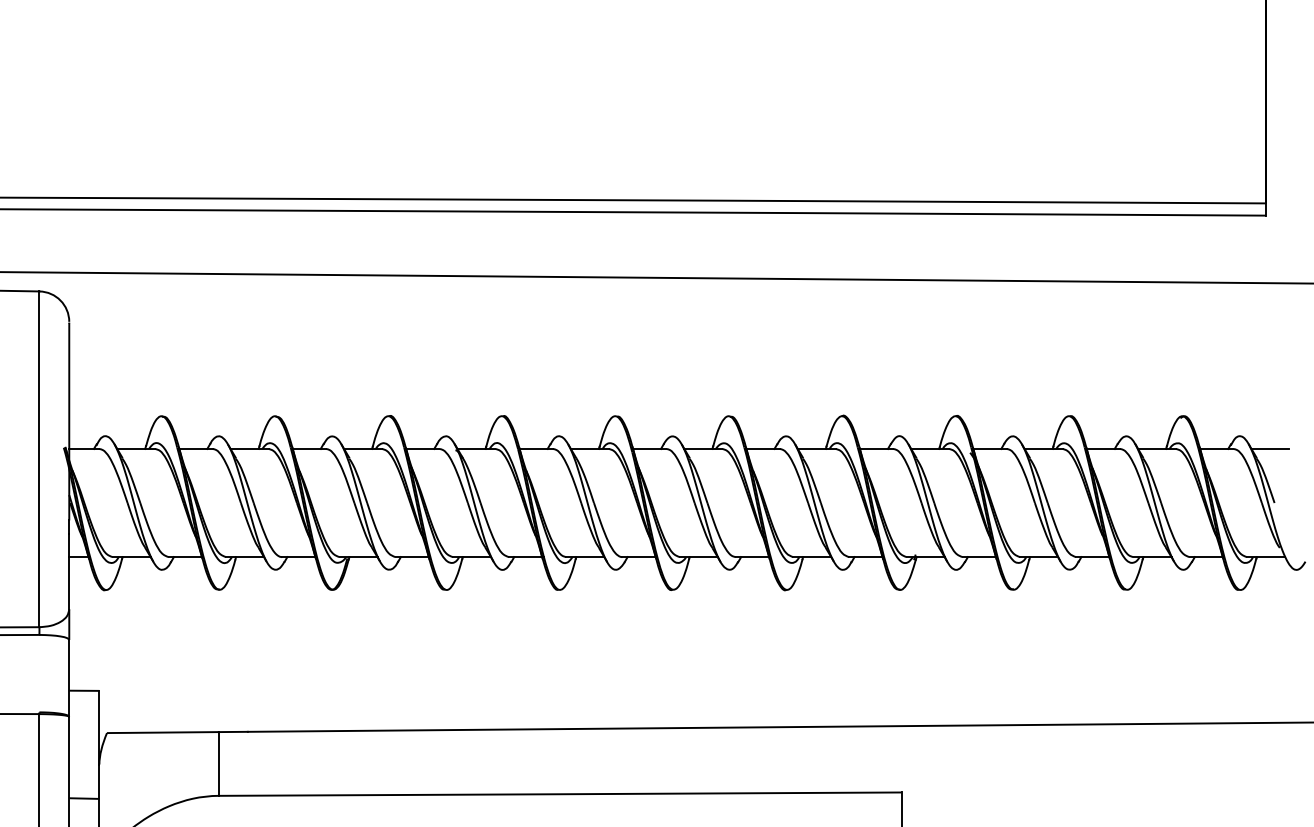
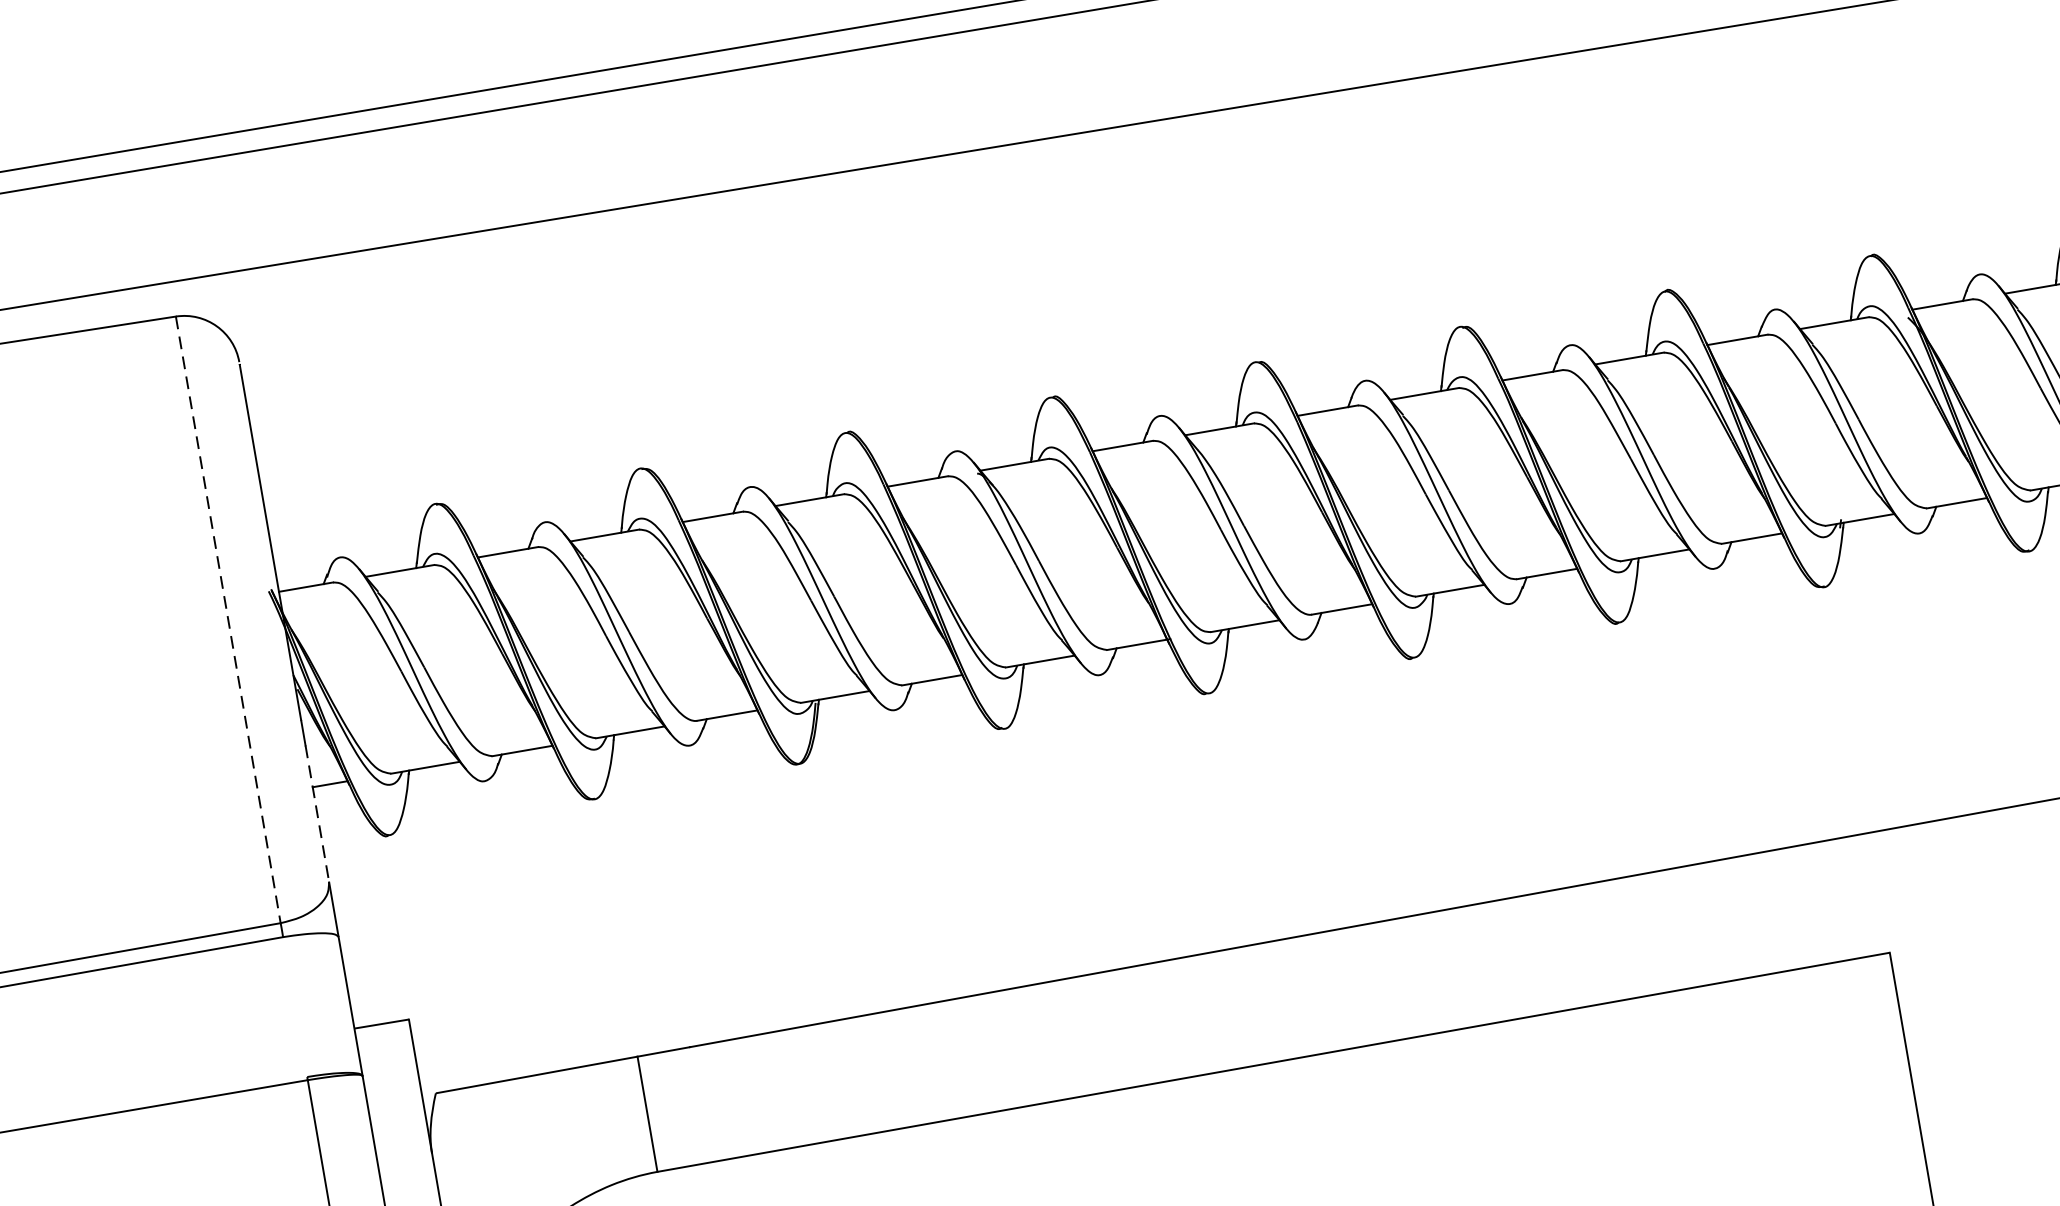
line: (39, 459) -> (228, 620), solid -> dashed
line: (69, 571) -> (317, 813), solid -> dashed

